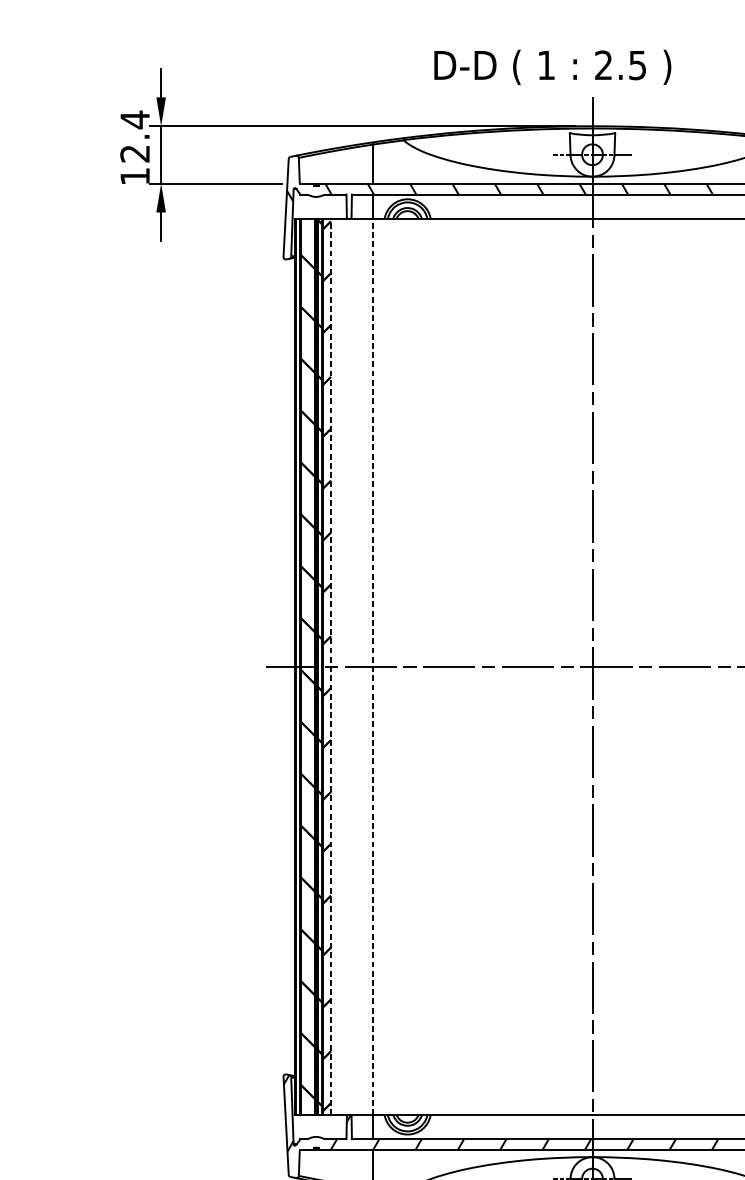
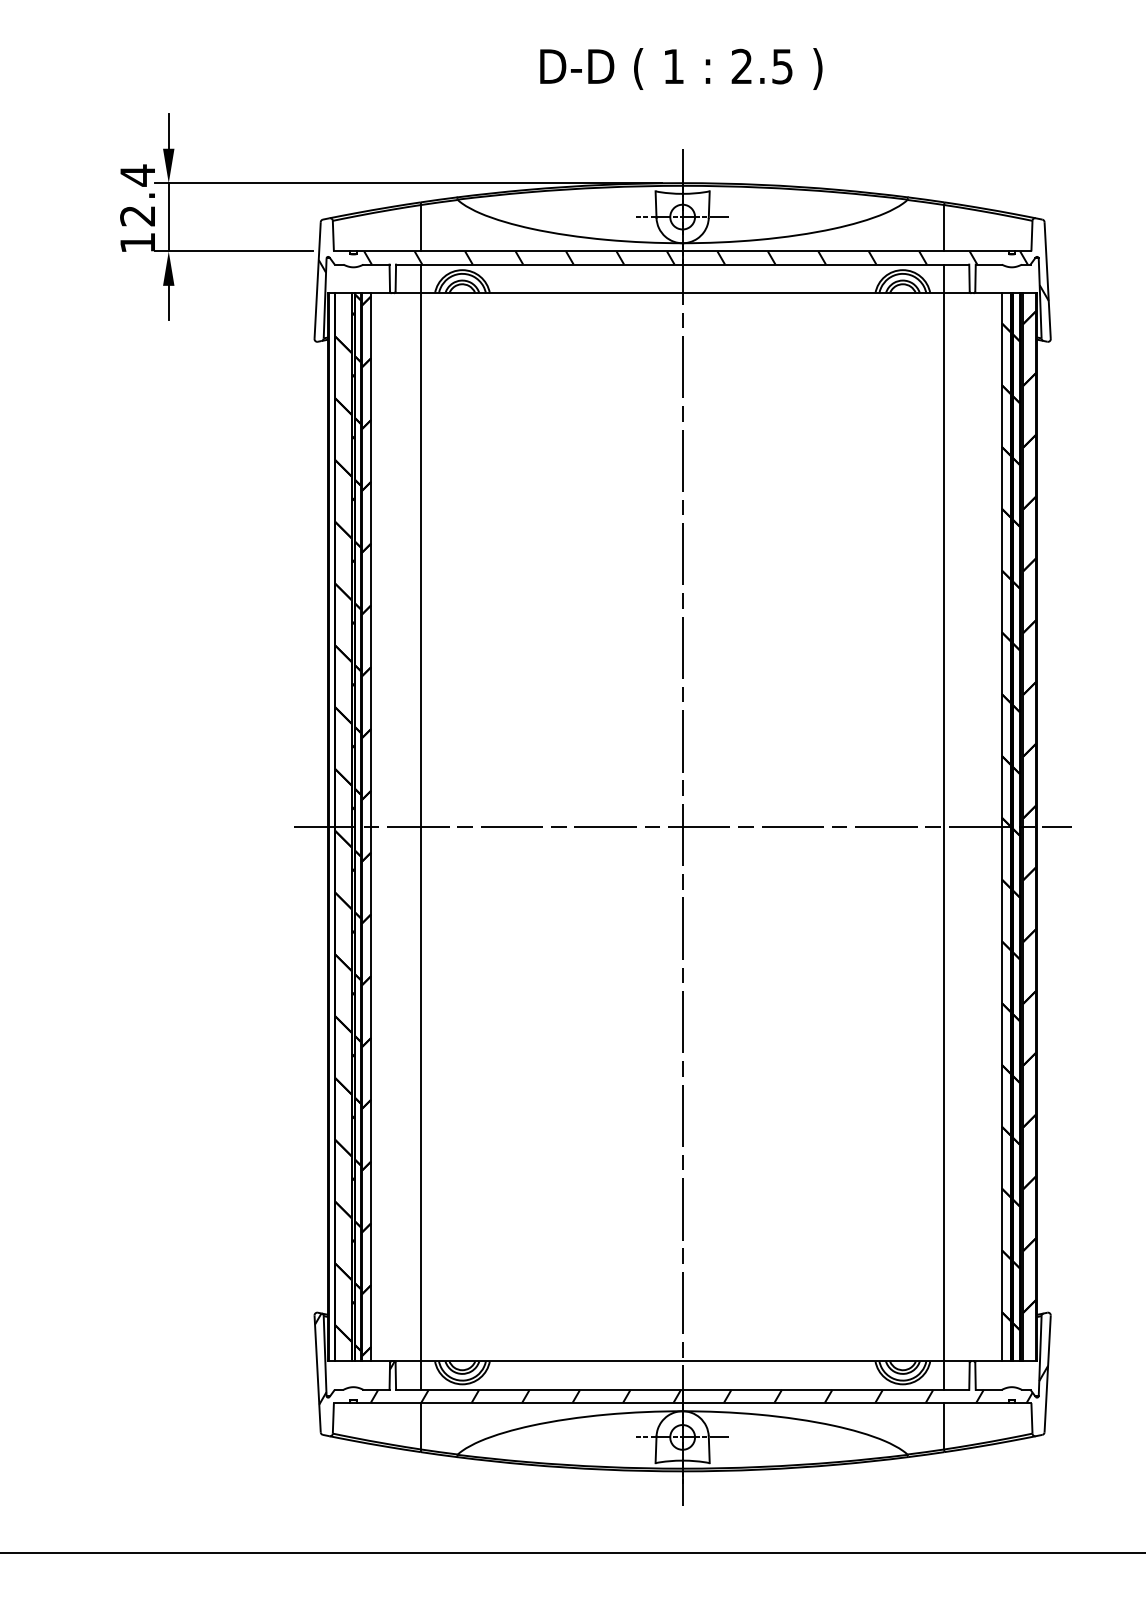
text: (552, 66) -> (681, 68), moved
line: (331, 667) -> (371, 827), dashed -> solid
line: (373, 667) -> (421, 827), dashed -> solid

